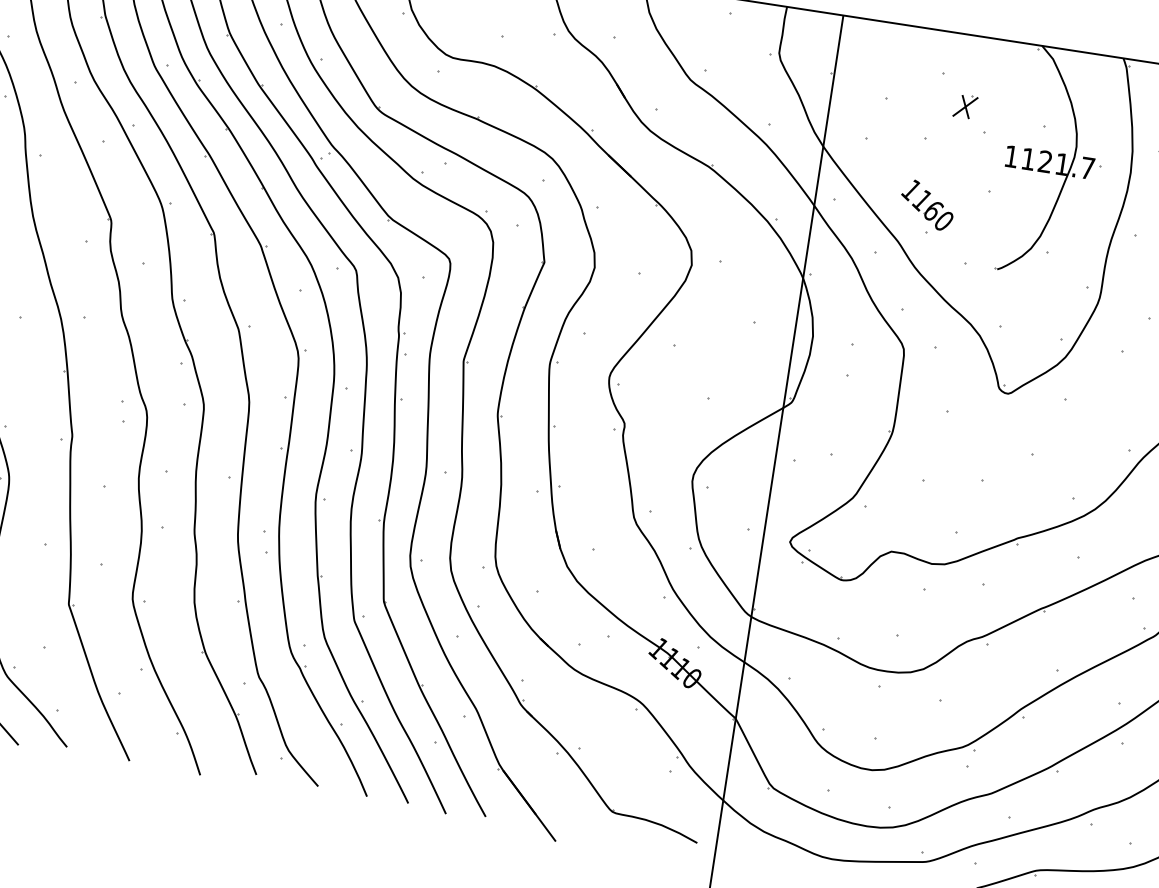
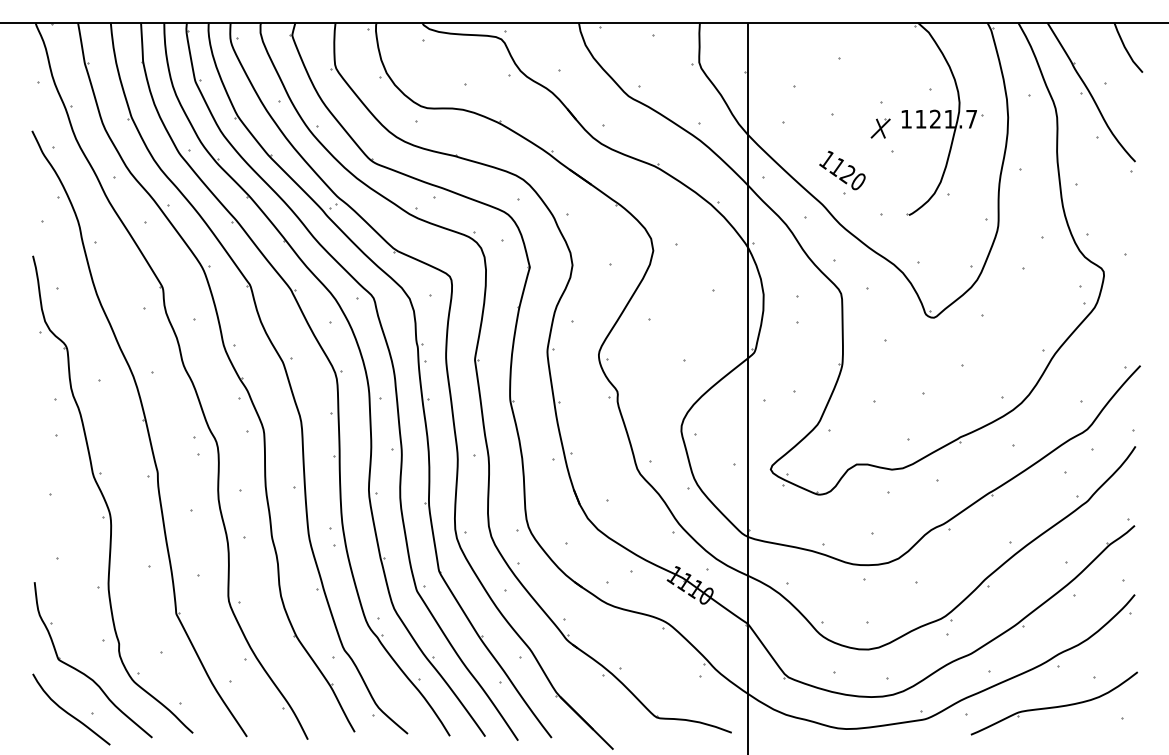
part: (965, 106) -> (880, 128), moved
text: (932, 210) -> (847, 174), 1160 -> 1120

